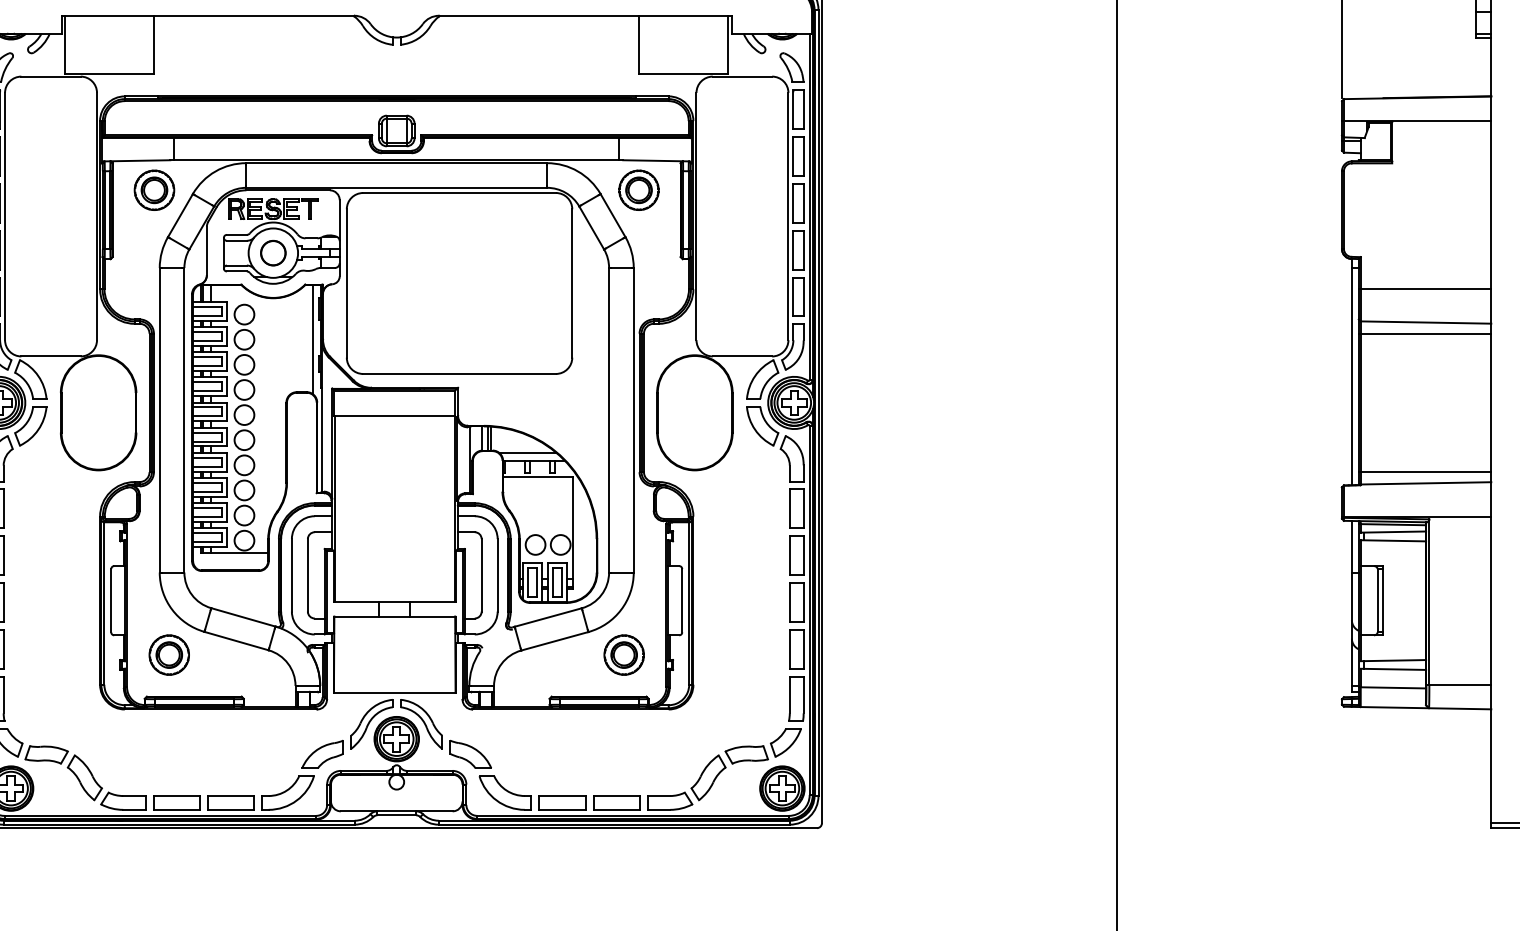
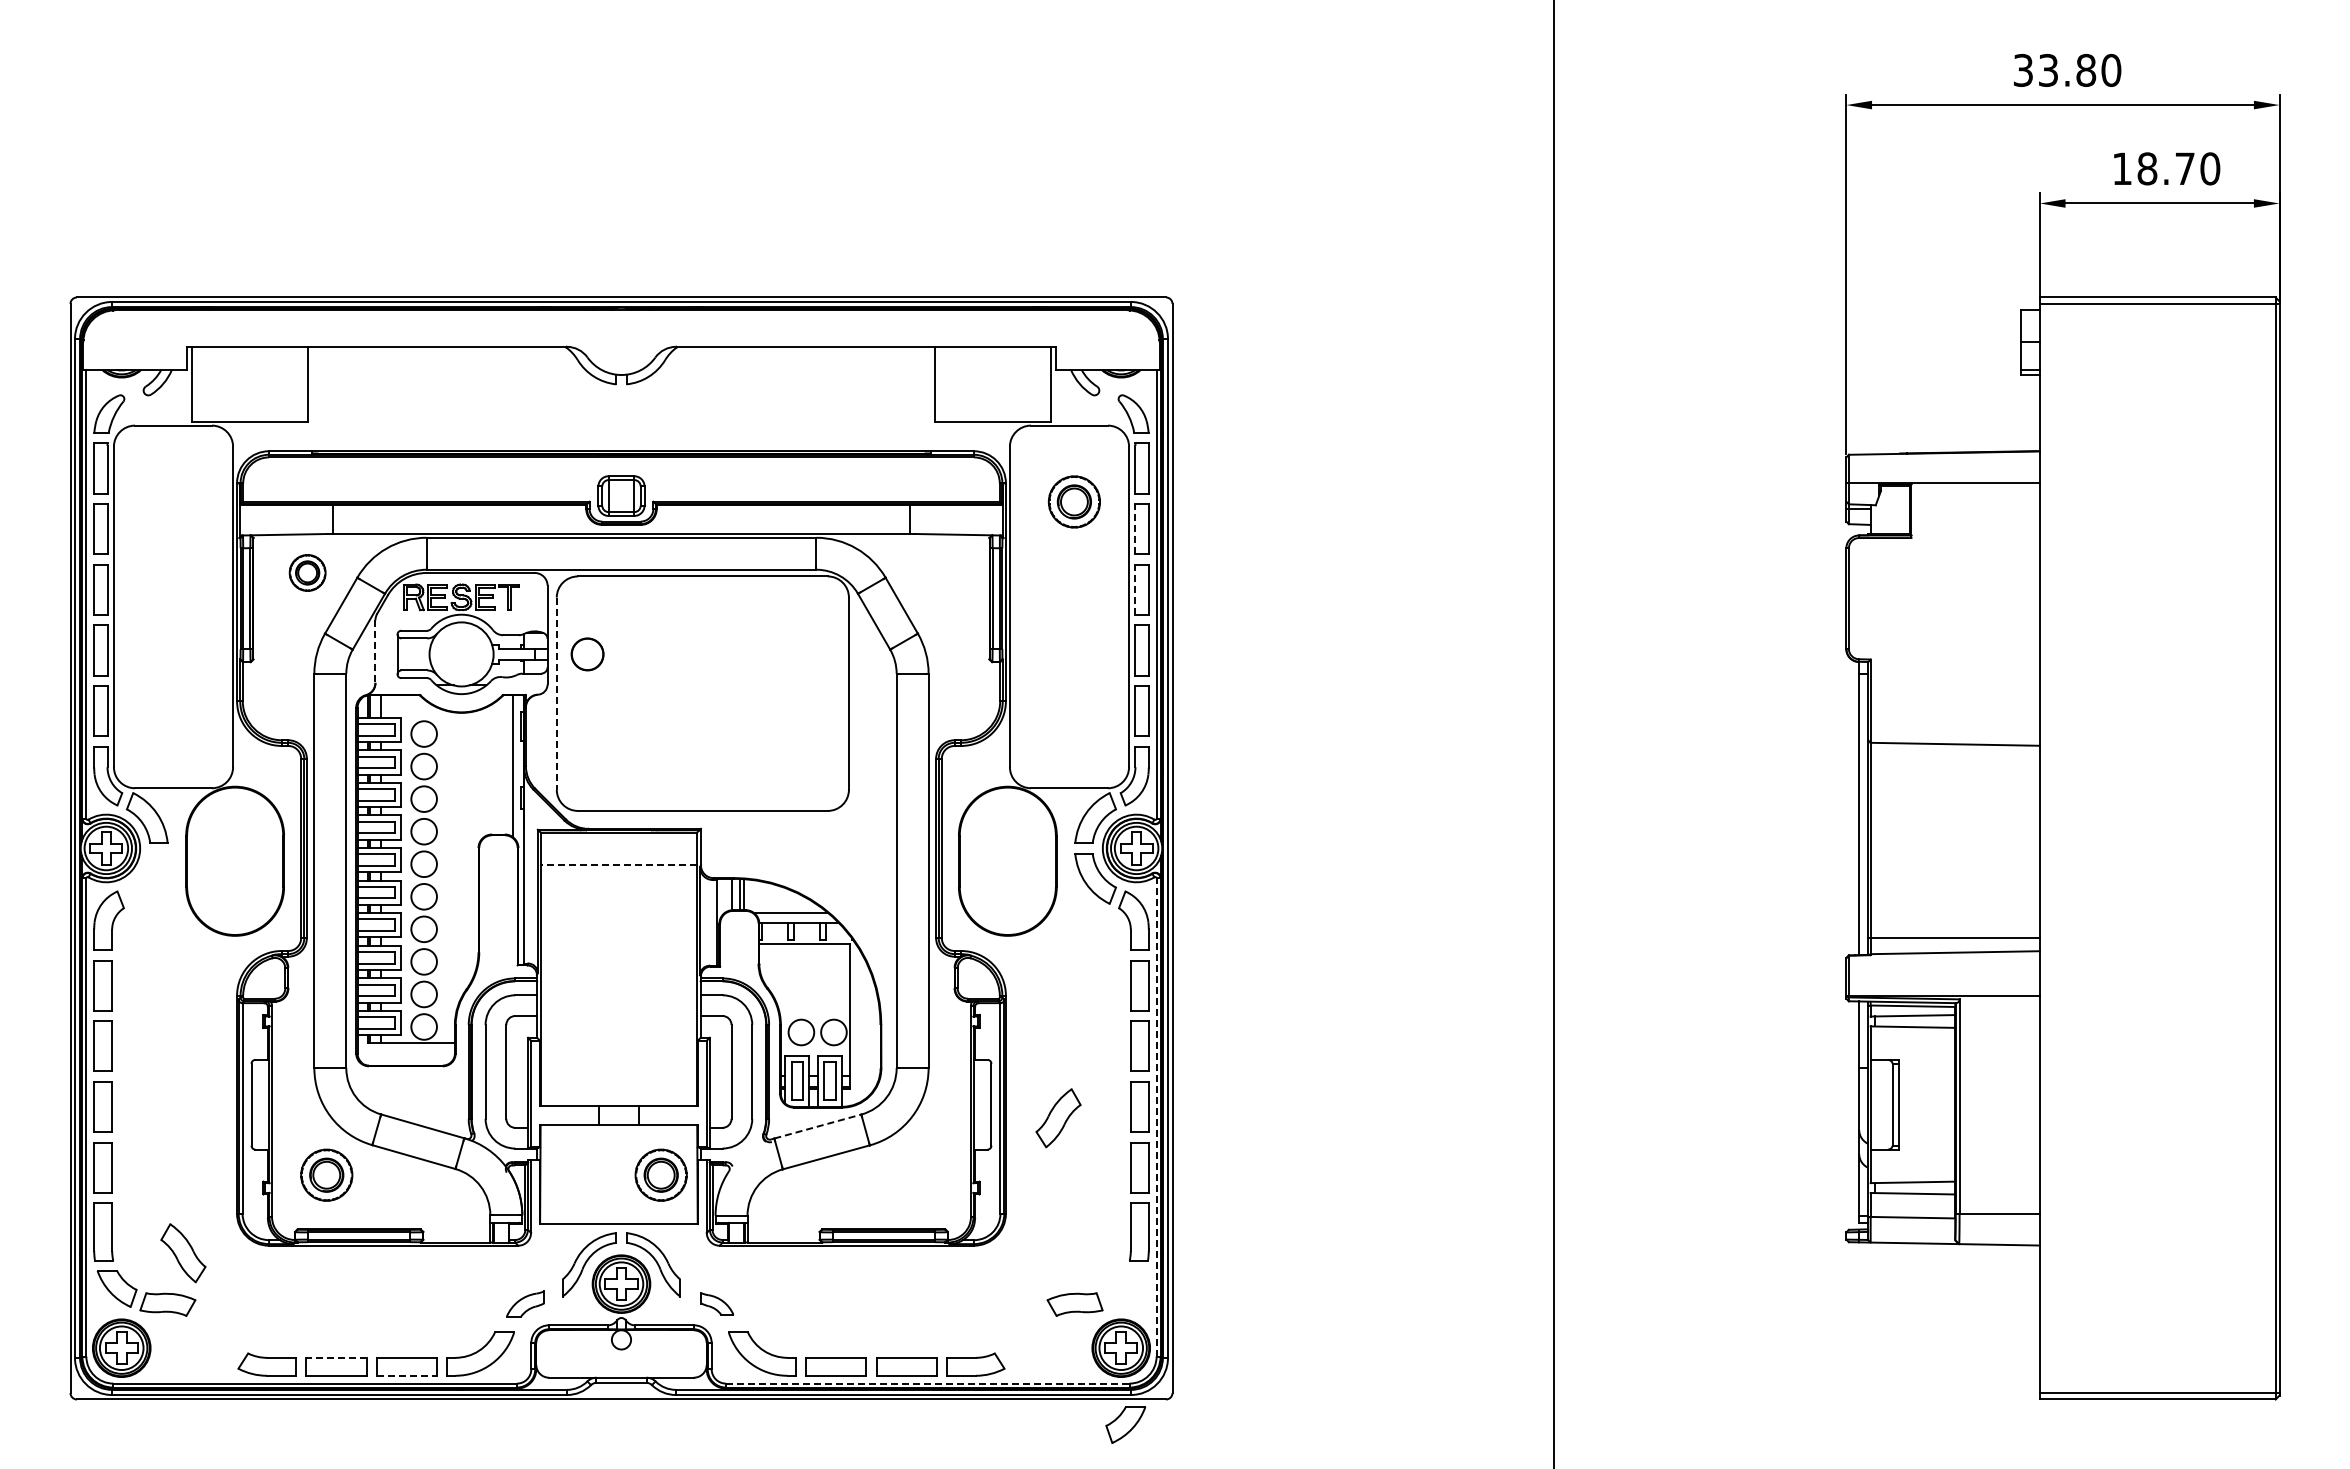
line: (793, 156) -> (1135, 528), solid -> dashed
part: (154, 189) -> (307, 572), size x0.7
part: (638, 189) -> (1073, 501), moved
line: (793, 203) -> (1135, 589), solid -> dashed
line: (206, 250) -> (375, 651), solid -> dashed
circle: (273, 253) -> (587, 654), moved
line: (346, 284) -> (556, 694), solid -> dashed
line: (1424, 289) -> (1953, 701), removed
line: (1424, 333) -> (1953, 758), removed
line: (394, 415) -> (618, 864), solid -> dashed
part: (30, 426) -> (147, 878), removed
line: (809, 610) -> (1156, 1117), solid -> dashed
line: (548, 617) -> (818, 1126), solid -> dashed
part: (623, 654) -> (660, 1174), moved
part: (785, 742) -> (1125, 1424), moved
part: (322, 754) -> (525, 1303), size x0.7
part: (470, 754) -> (717, 1303), size x0.6
part: (84, 777) -> (183, 1253), moved
part: (708, 777) -> (1058, 1118), moved
line: (176, 795) -> (335, 1357), solid -> dashed
line: (231, 809) -> (407, 1375), solid -> dashed
line: (632, 815) -> (927, 1383), solid -> dashed

